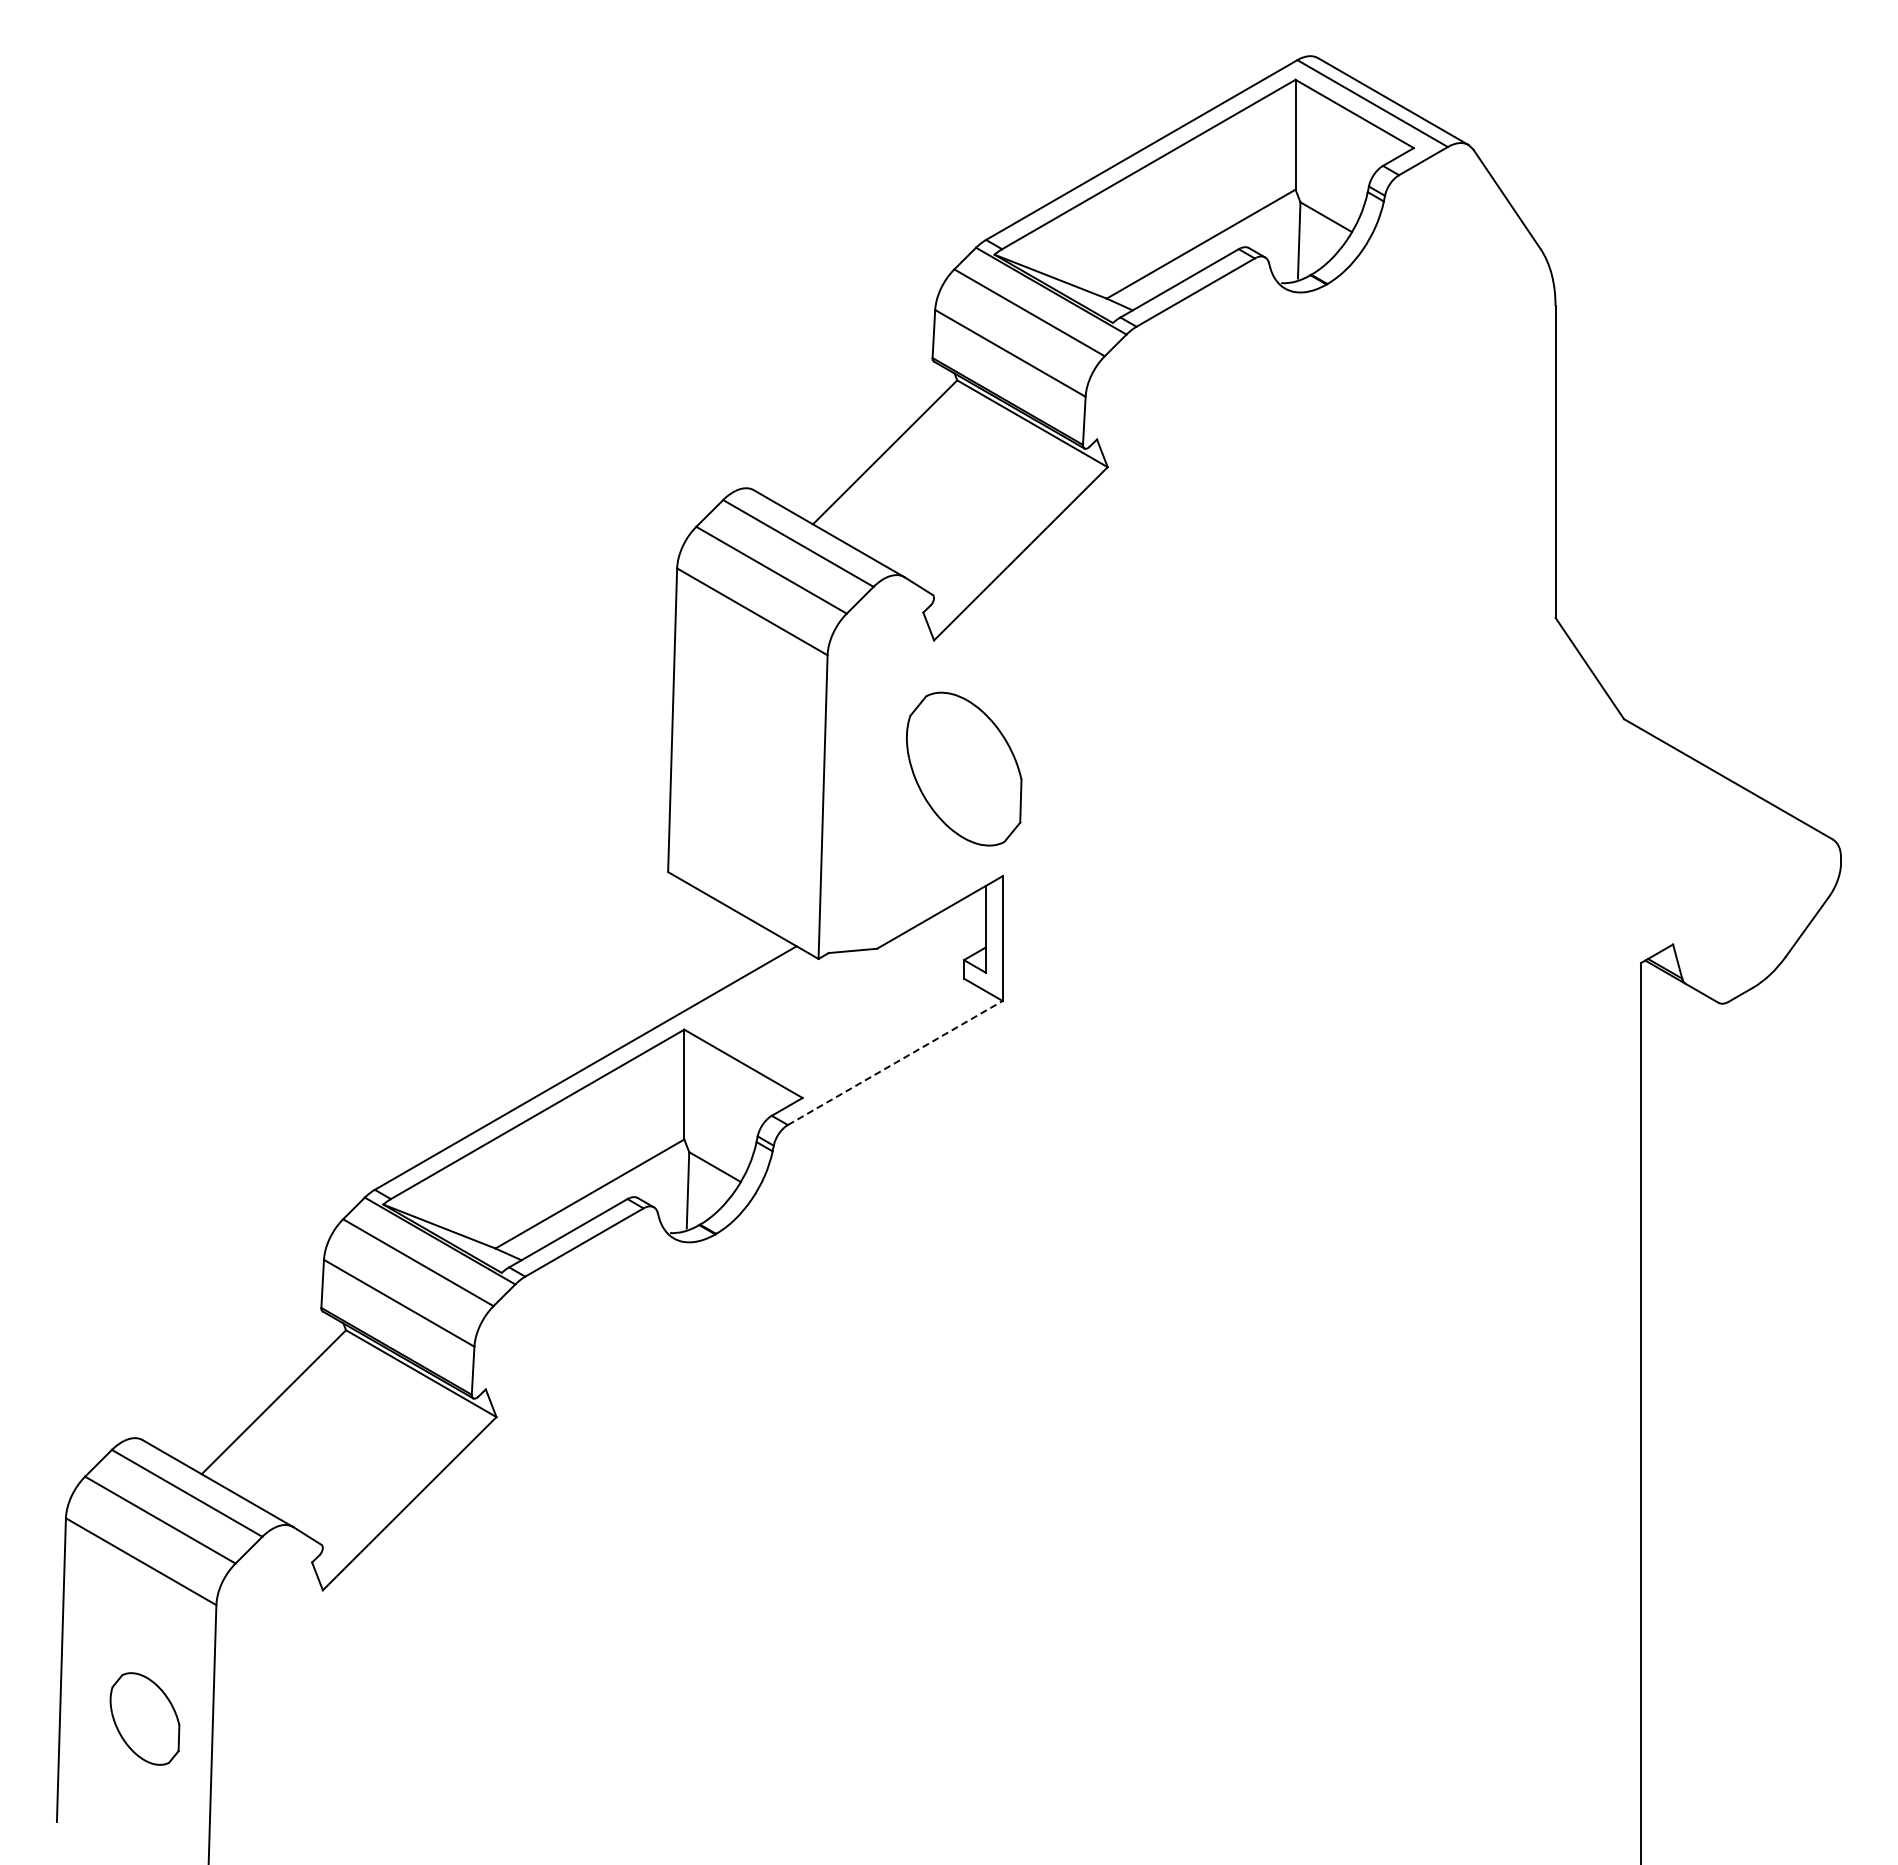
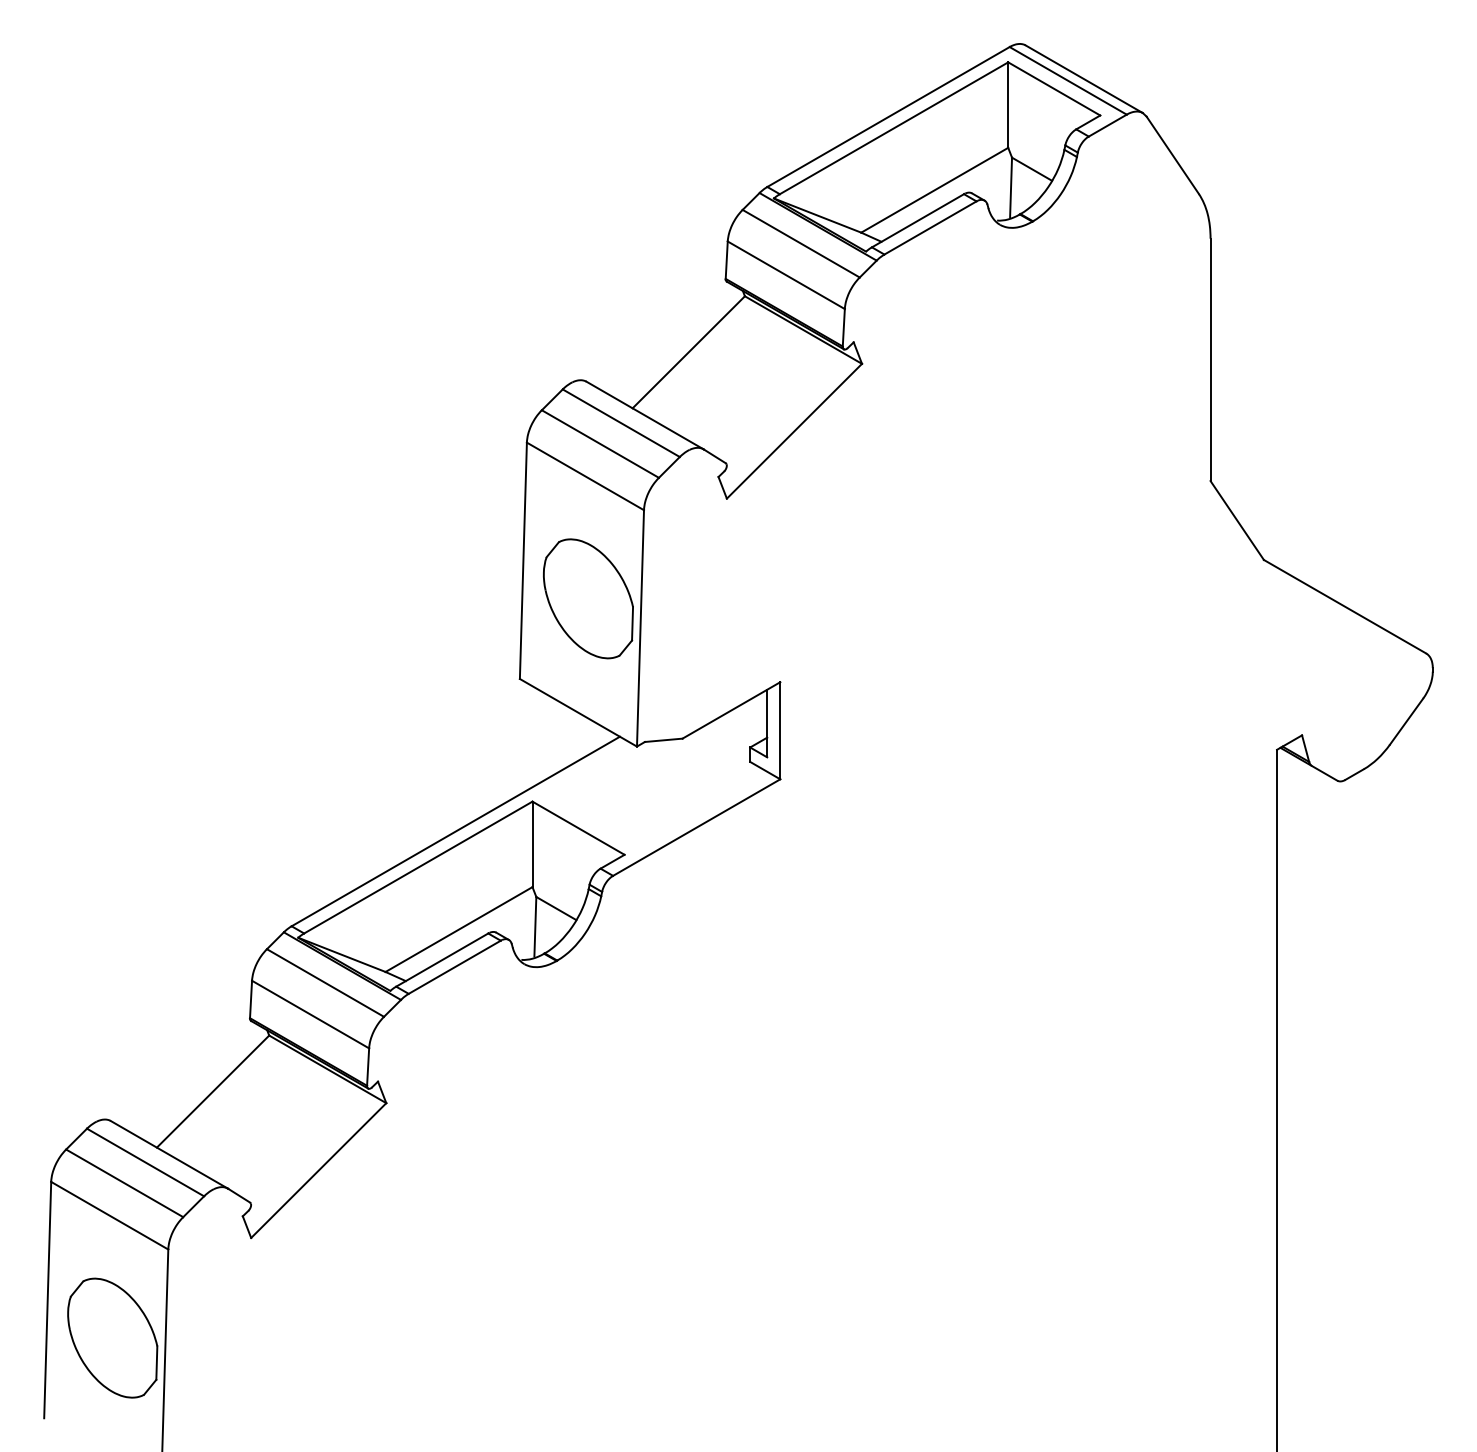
part: (964, 768) -> (588, 598), moved
line: (895, 1062) -> (696, 827), dashed -> solid
part: (144, 1718) -> (112, 1337), size x1.67

